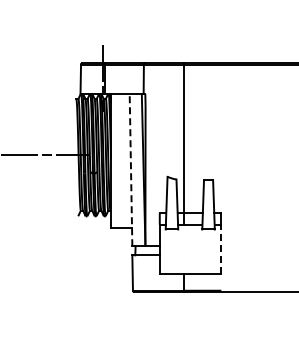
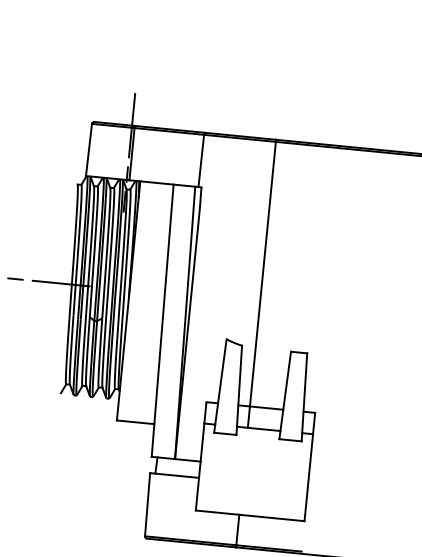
line: (131, 169) -> (163, 319), dashed -> solid
line: (220, 248) -> (308, 476), dashed -> solid

